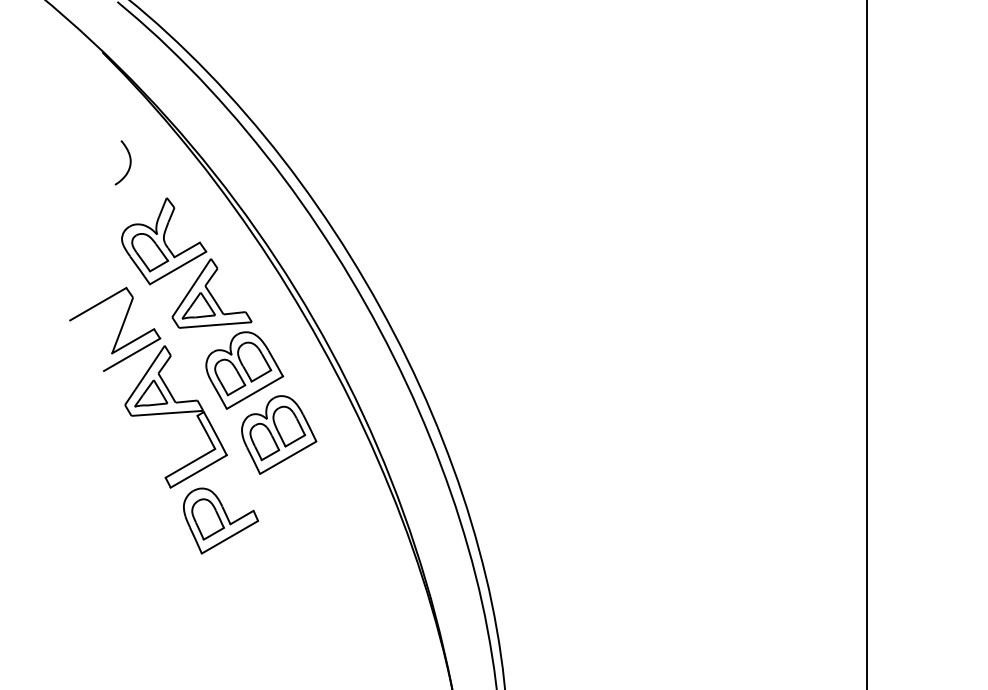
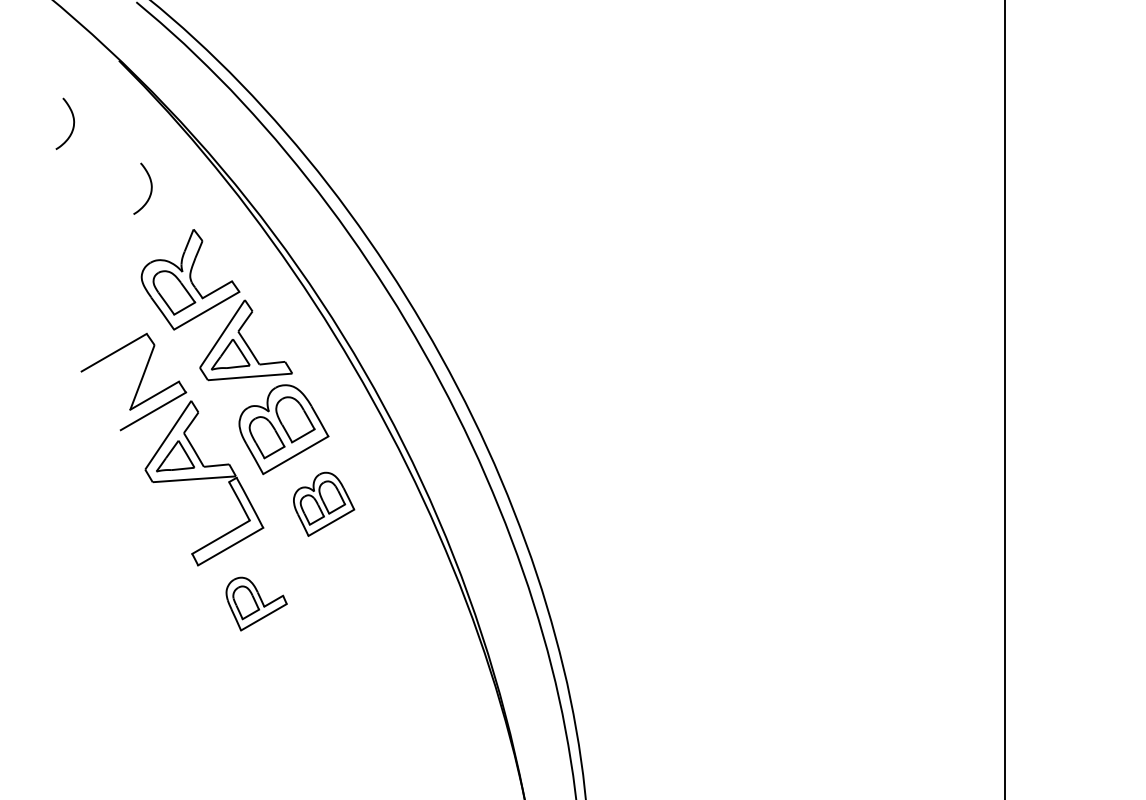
curve: (62, 106) -> (72, 123), added
part: (279, 434) -> (324, 503), size x0.7
part: (221, 520) -> (257, 603), size x0.7

